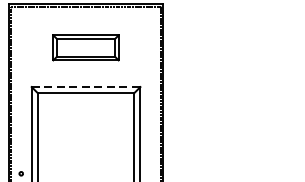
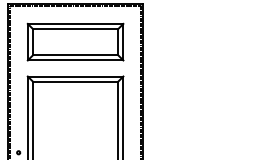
part: (85, 47) -> (75, 41), size x1.67
line: (85, 87) -> (75, 76), dashed -> solid

